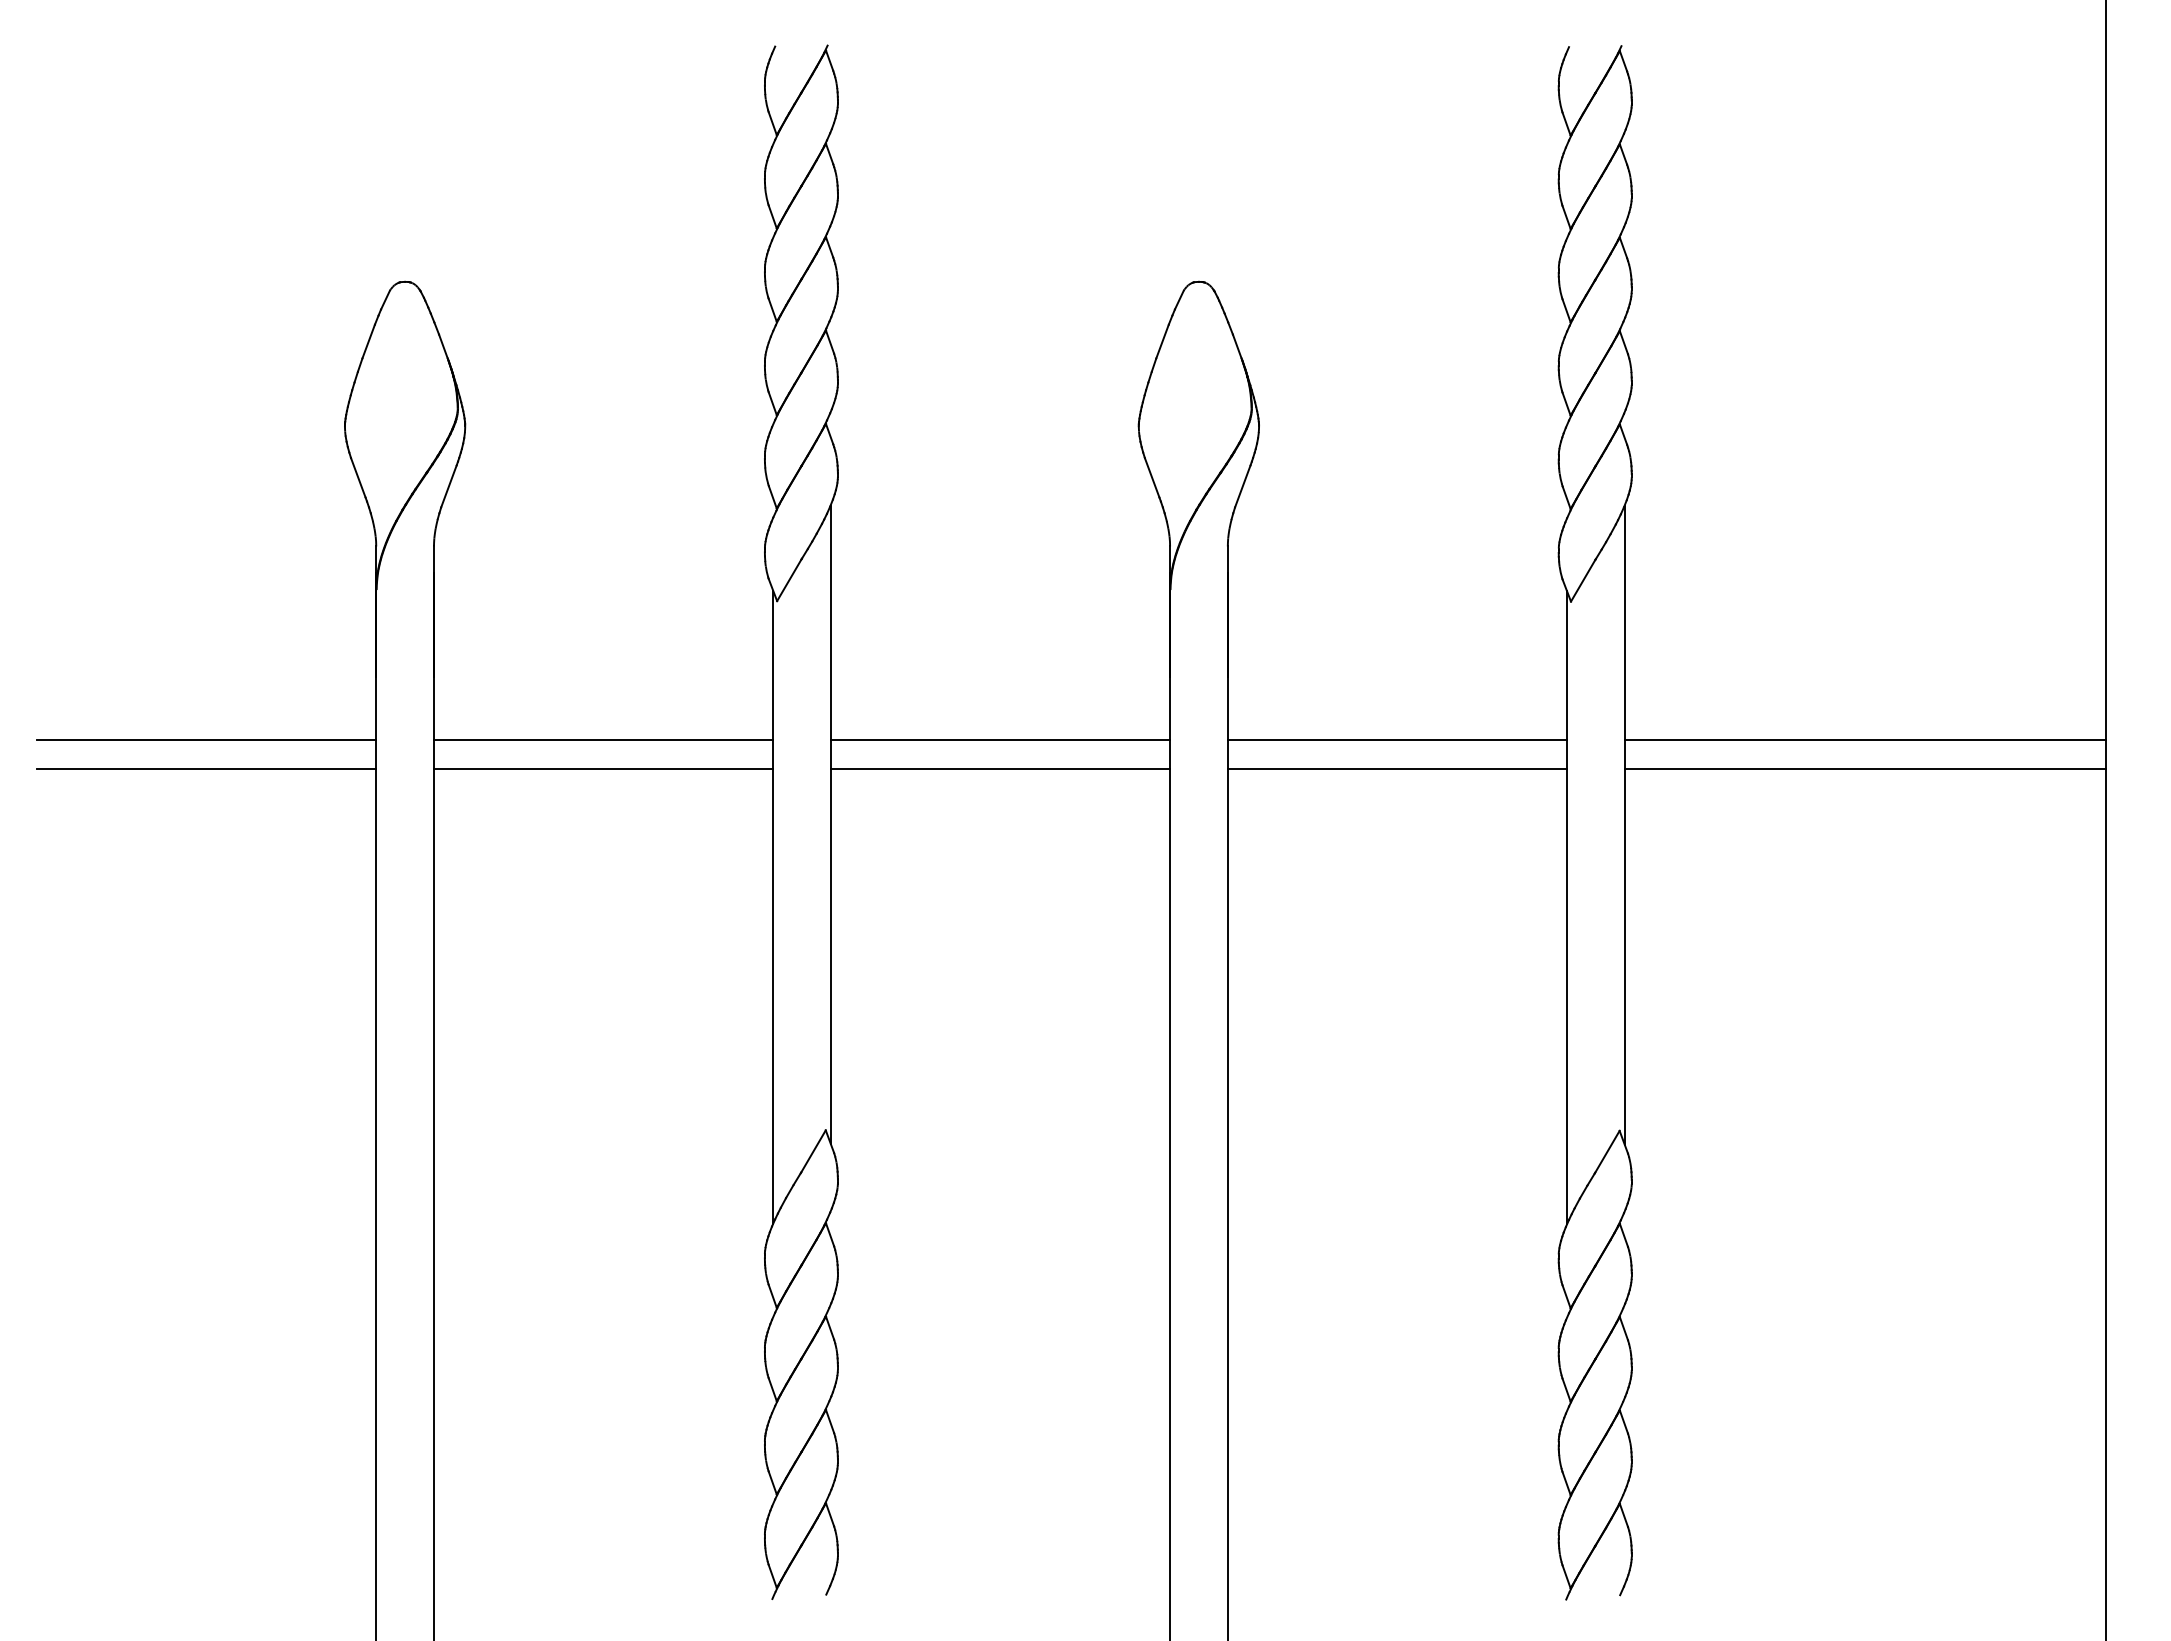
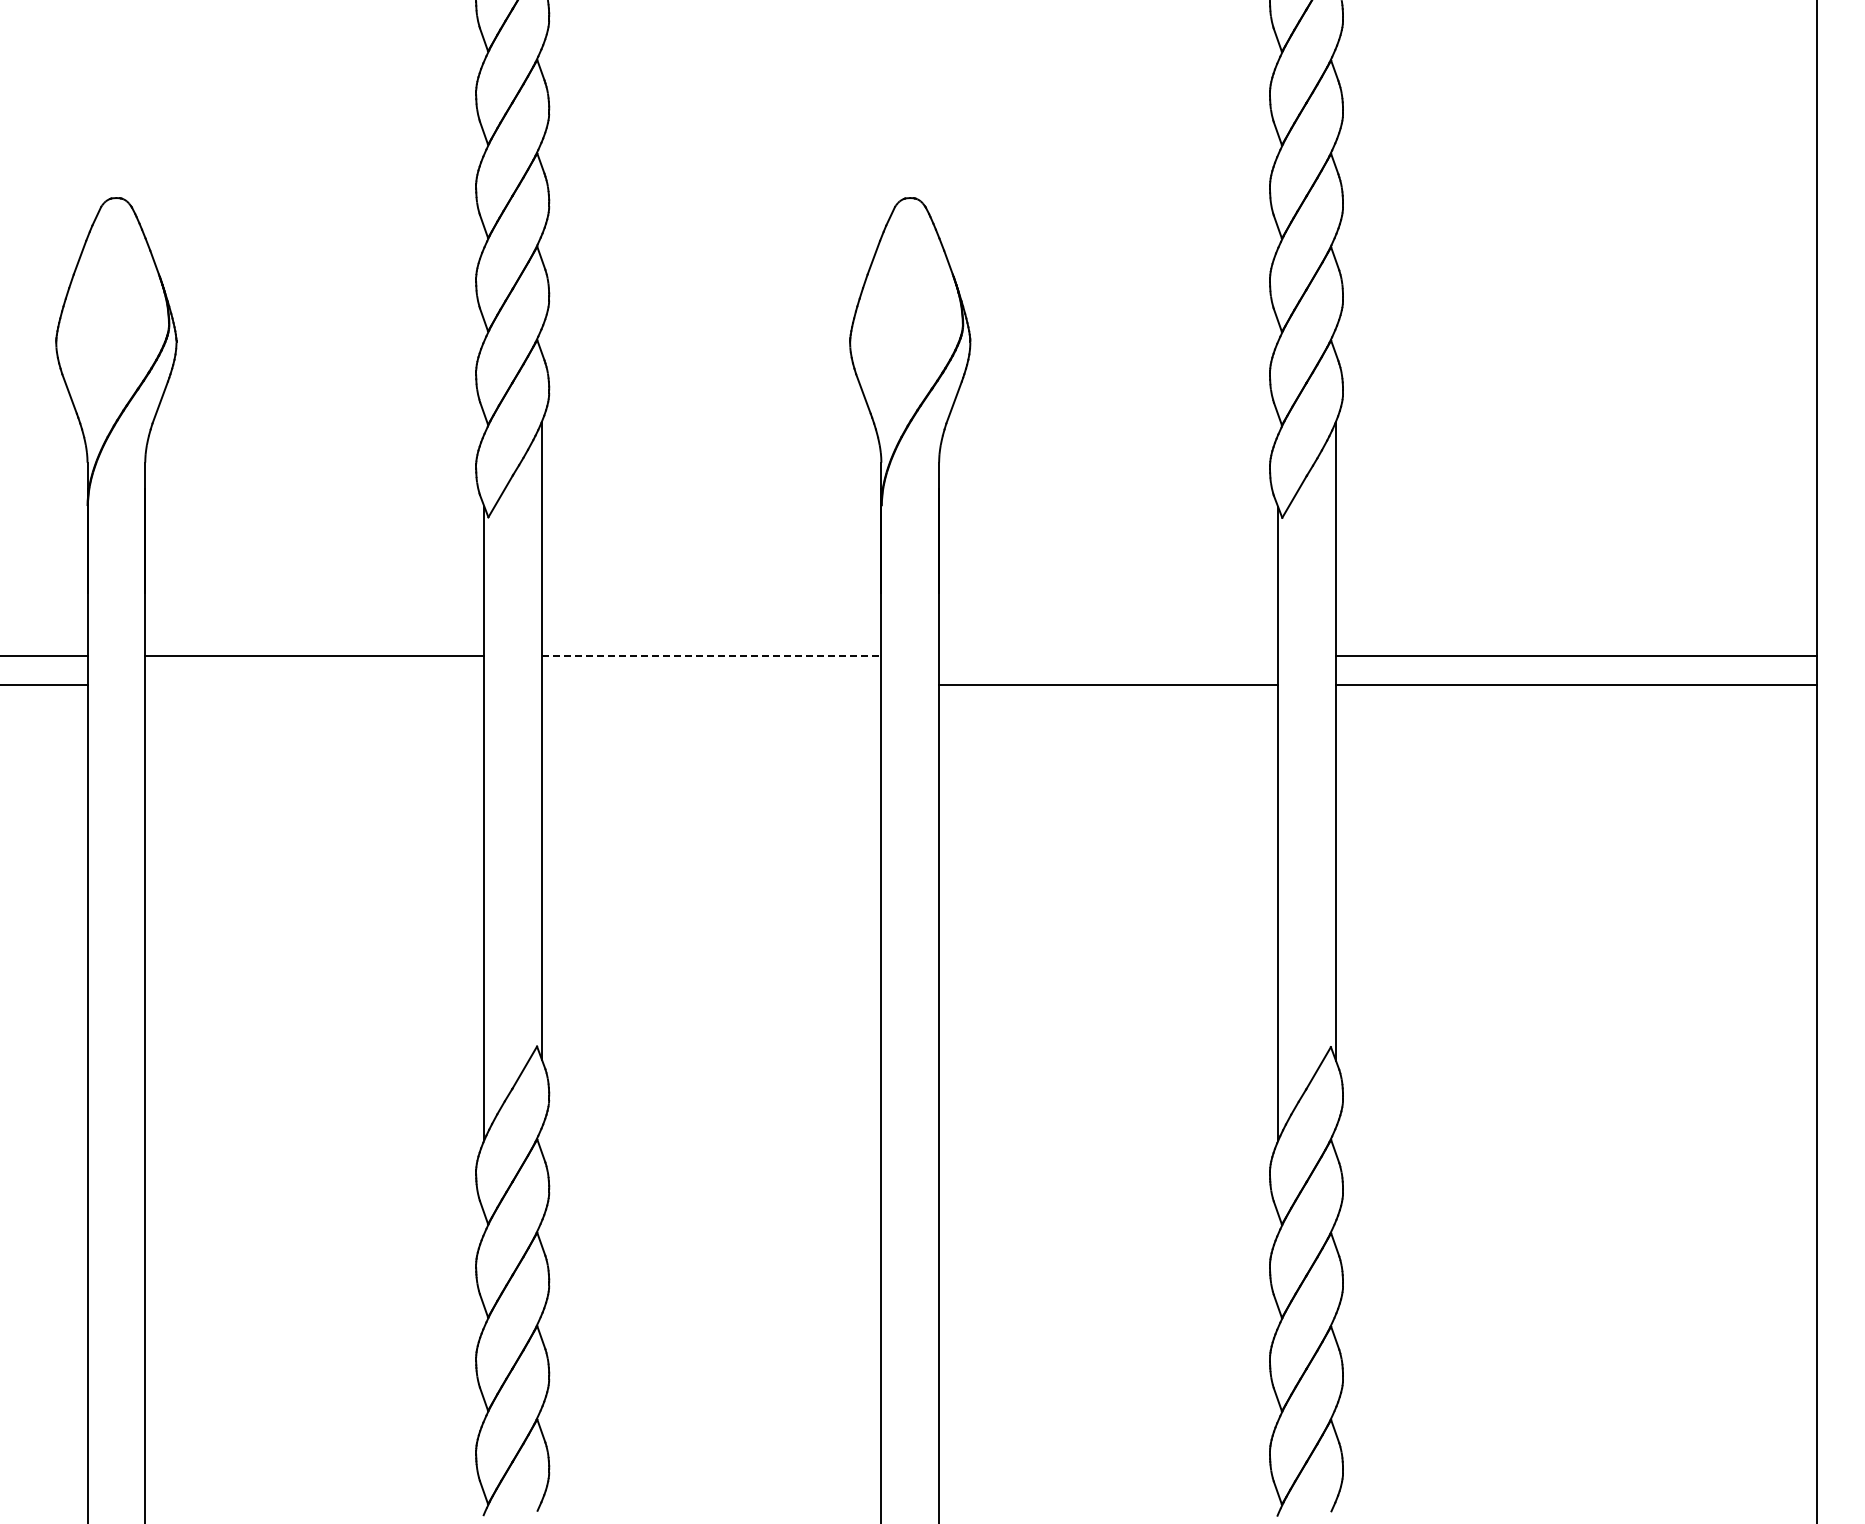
line: (1000, 739) -> (711, 655), solid -> dashed
line: (1397, 739) -> (1108, 655), removed
line: (603, 768) -> (314, 684), removed
line: (1000, 768) -> (711, 684), removed

